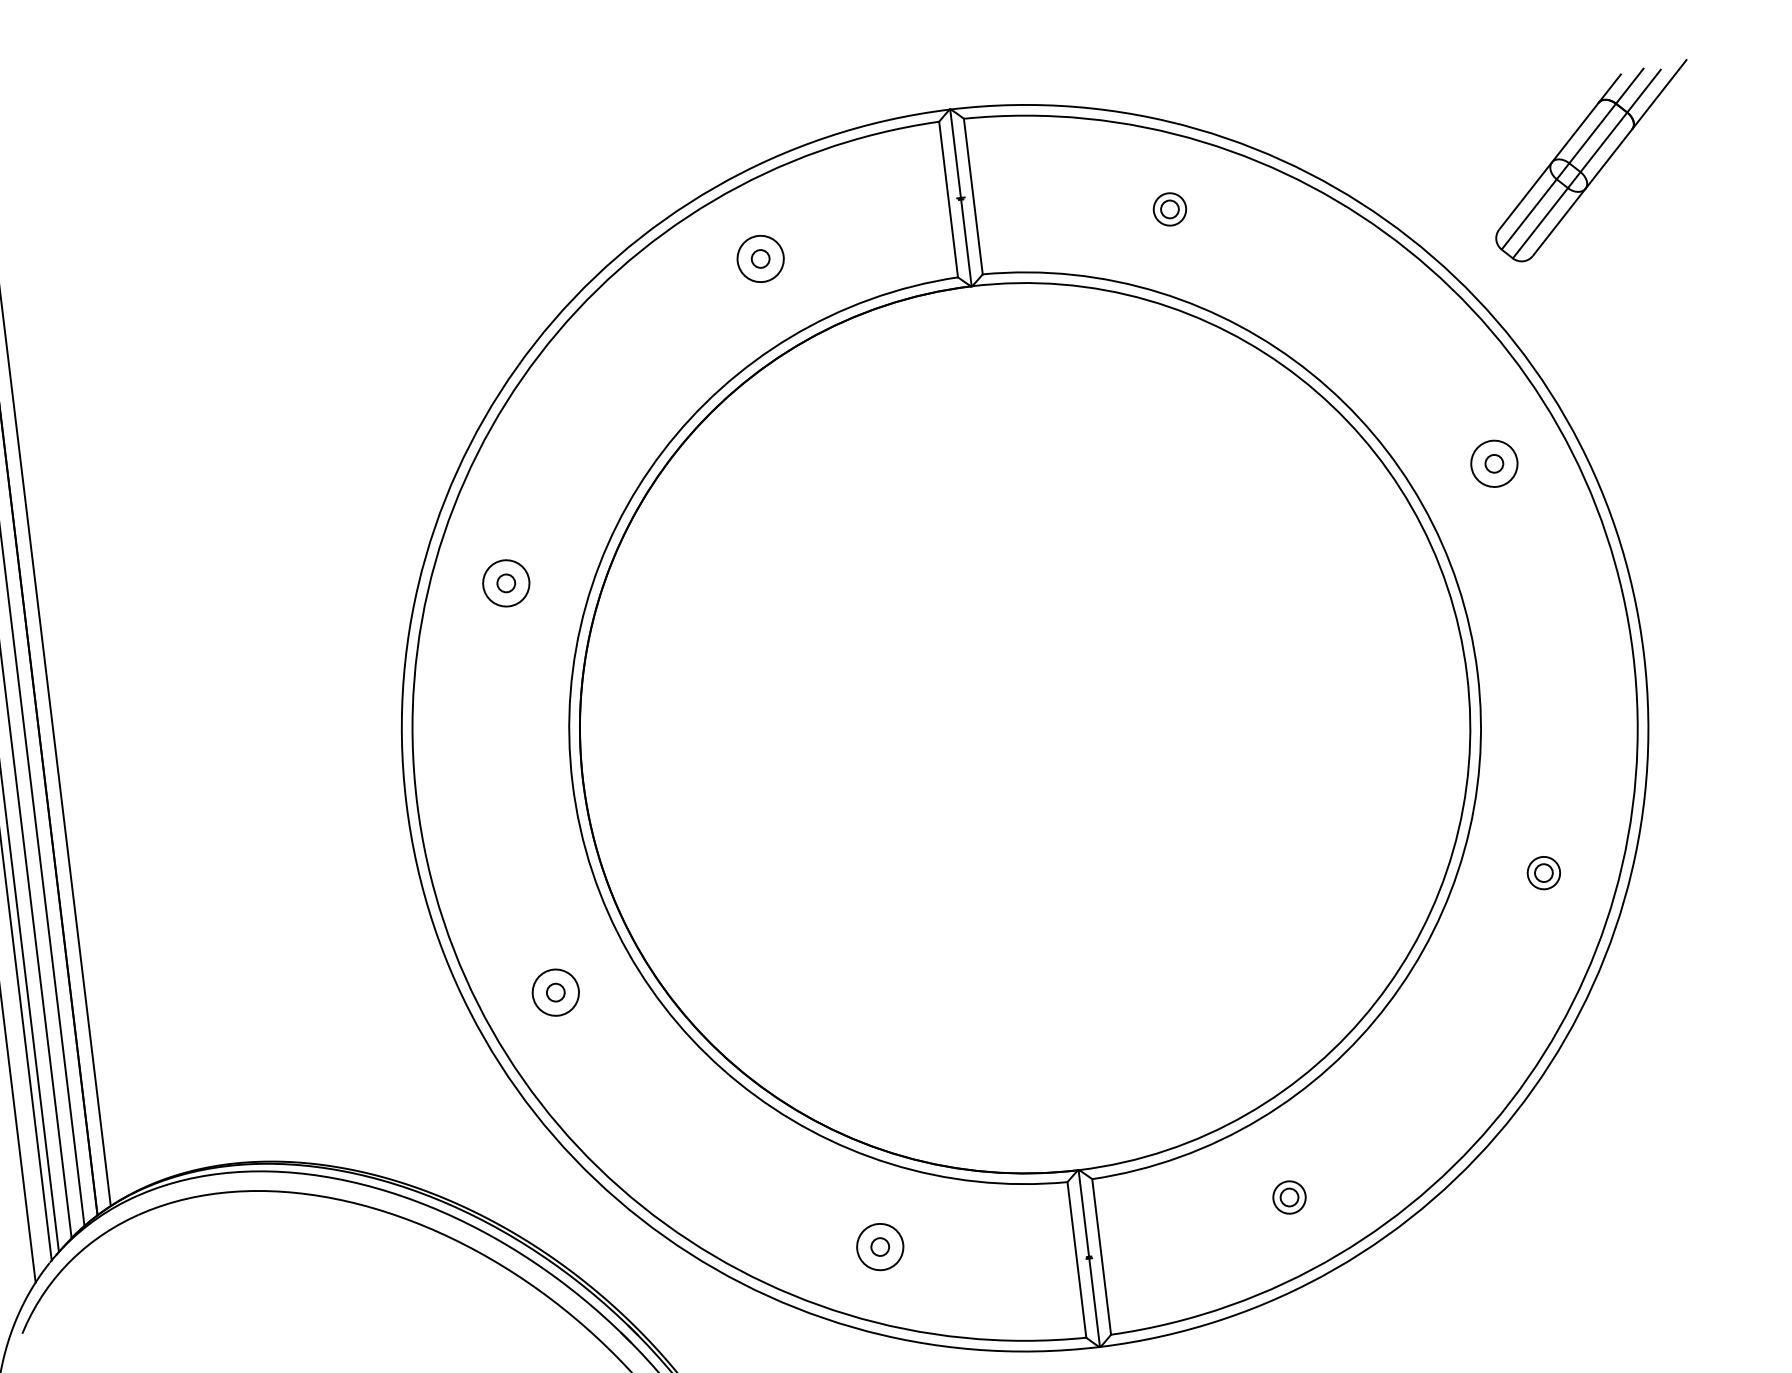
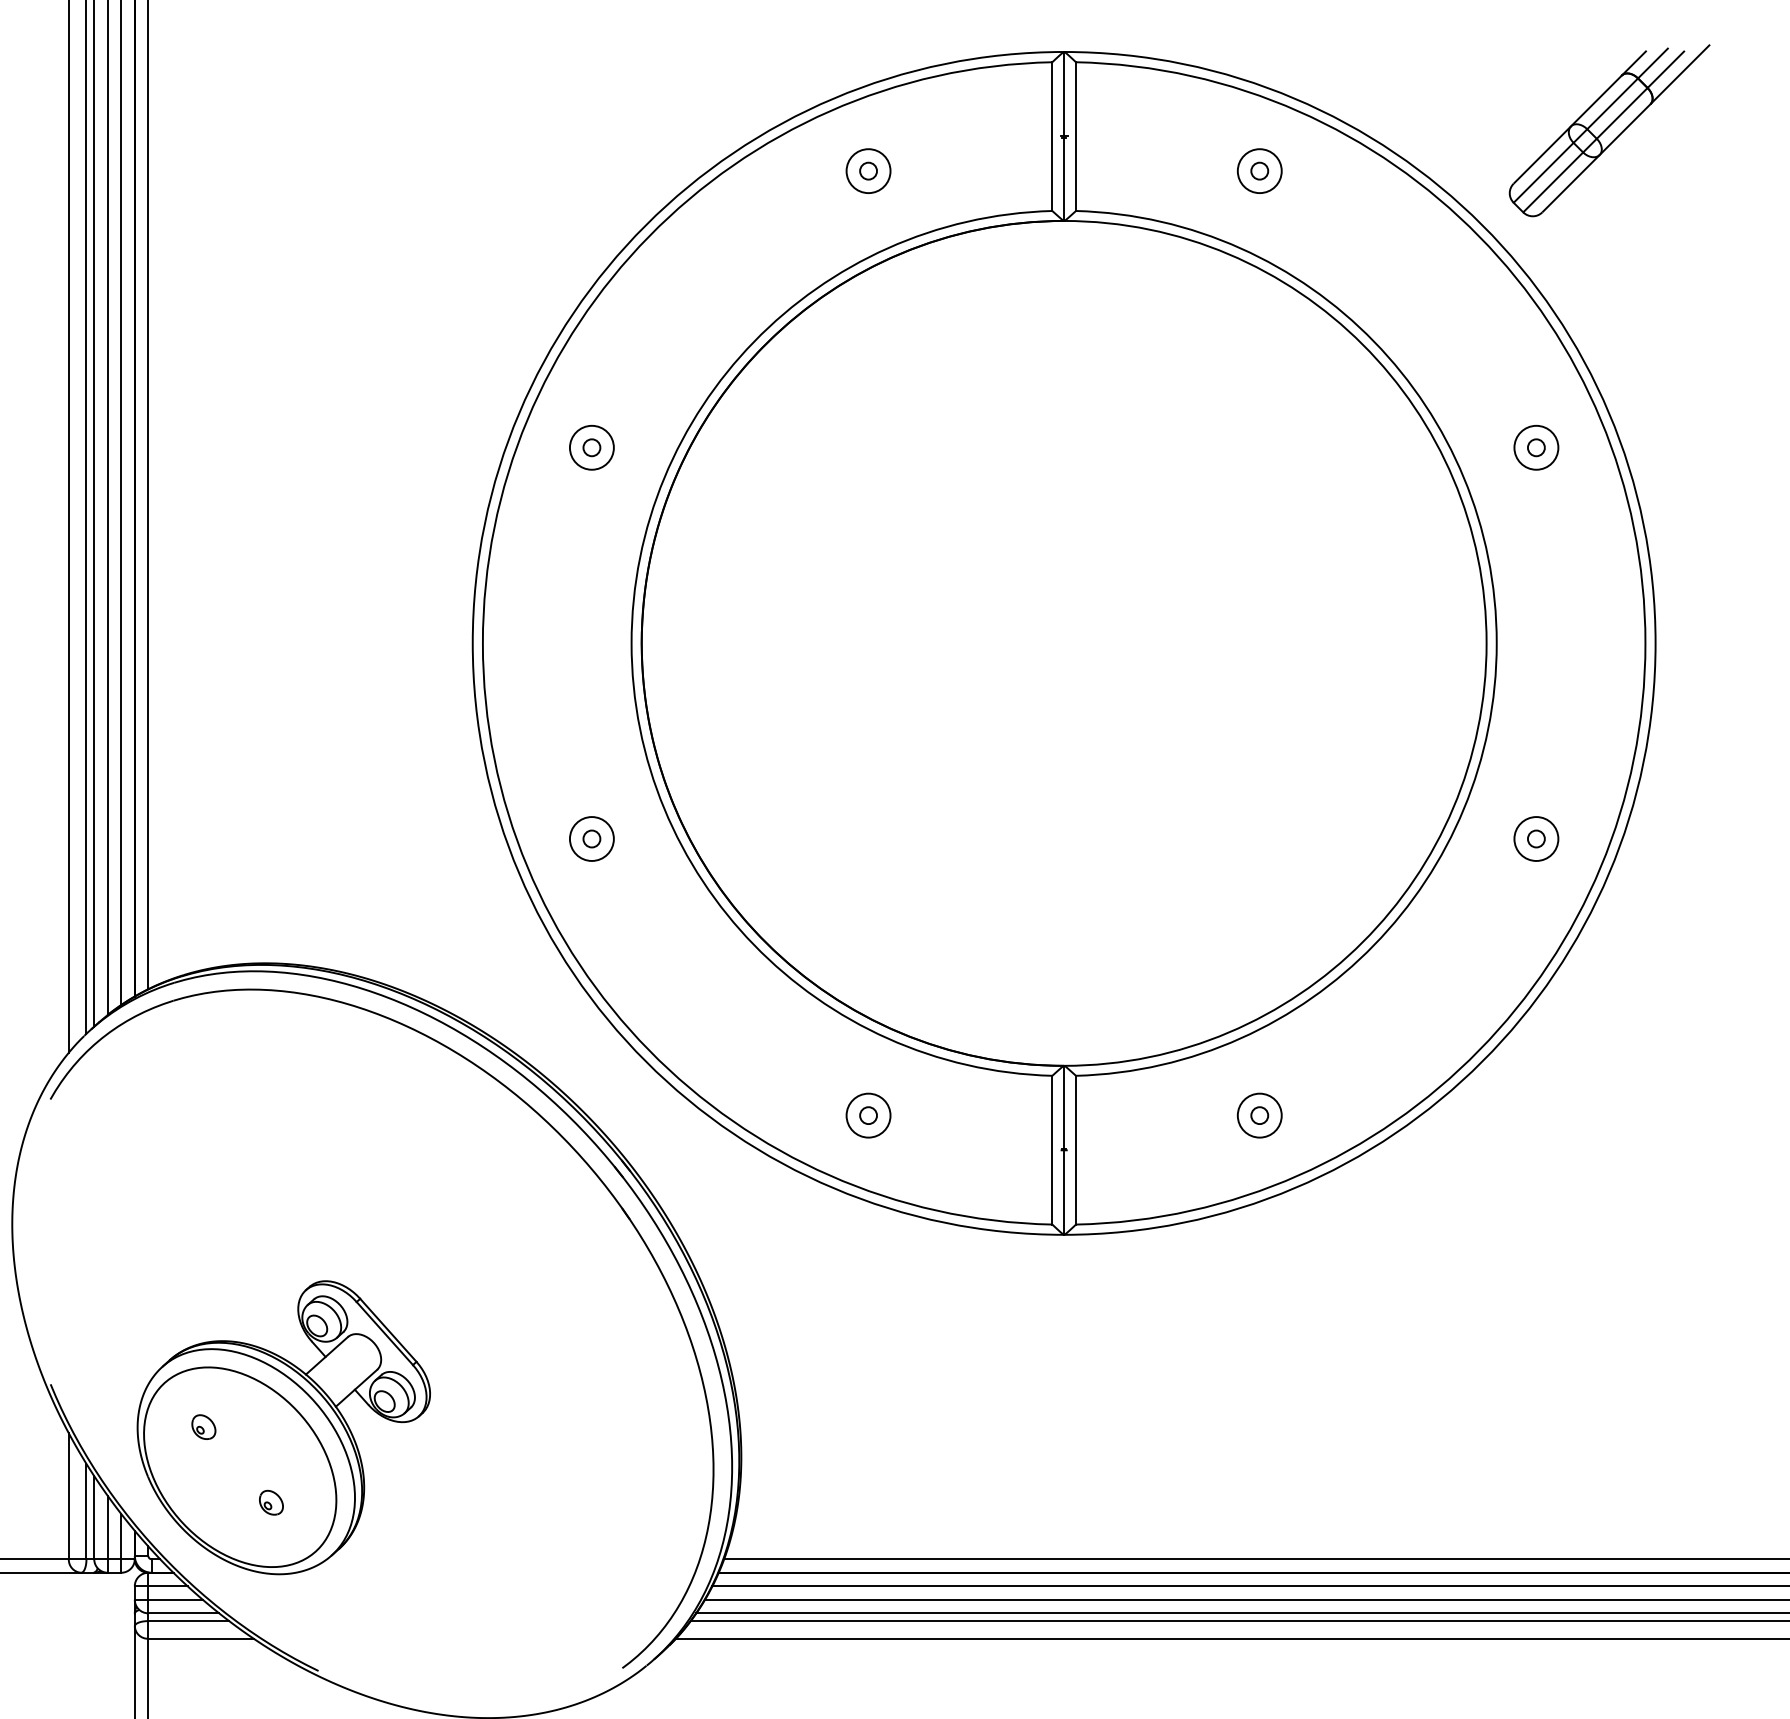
part: (1592, 161) -> (1609, 130), moved
circle: (1169, 209) -> (1259, 171), size x1.43
circle: (1543, 872) -> (1536, 838), size x1.43
circle: (1289, 1197) -> (1259, 1115), size x1.43

